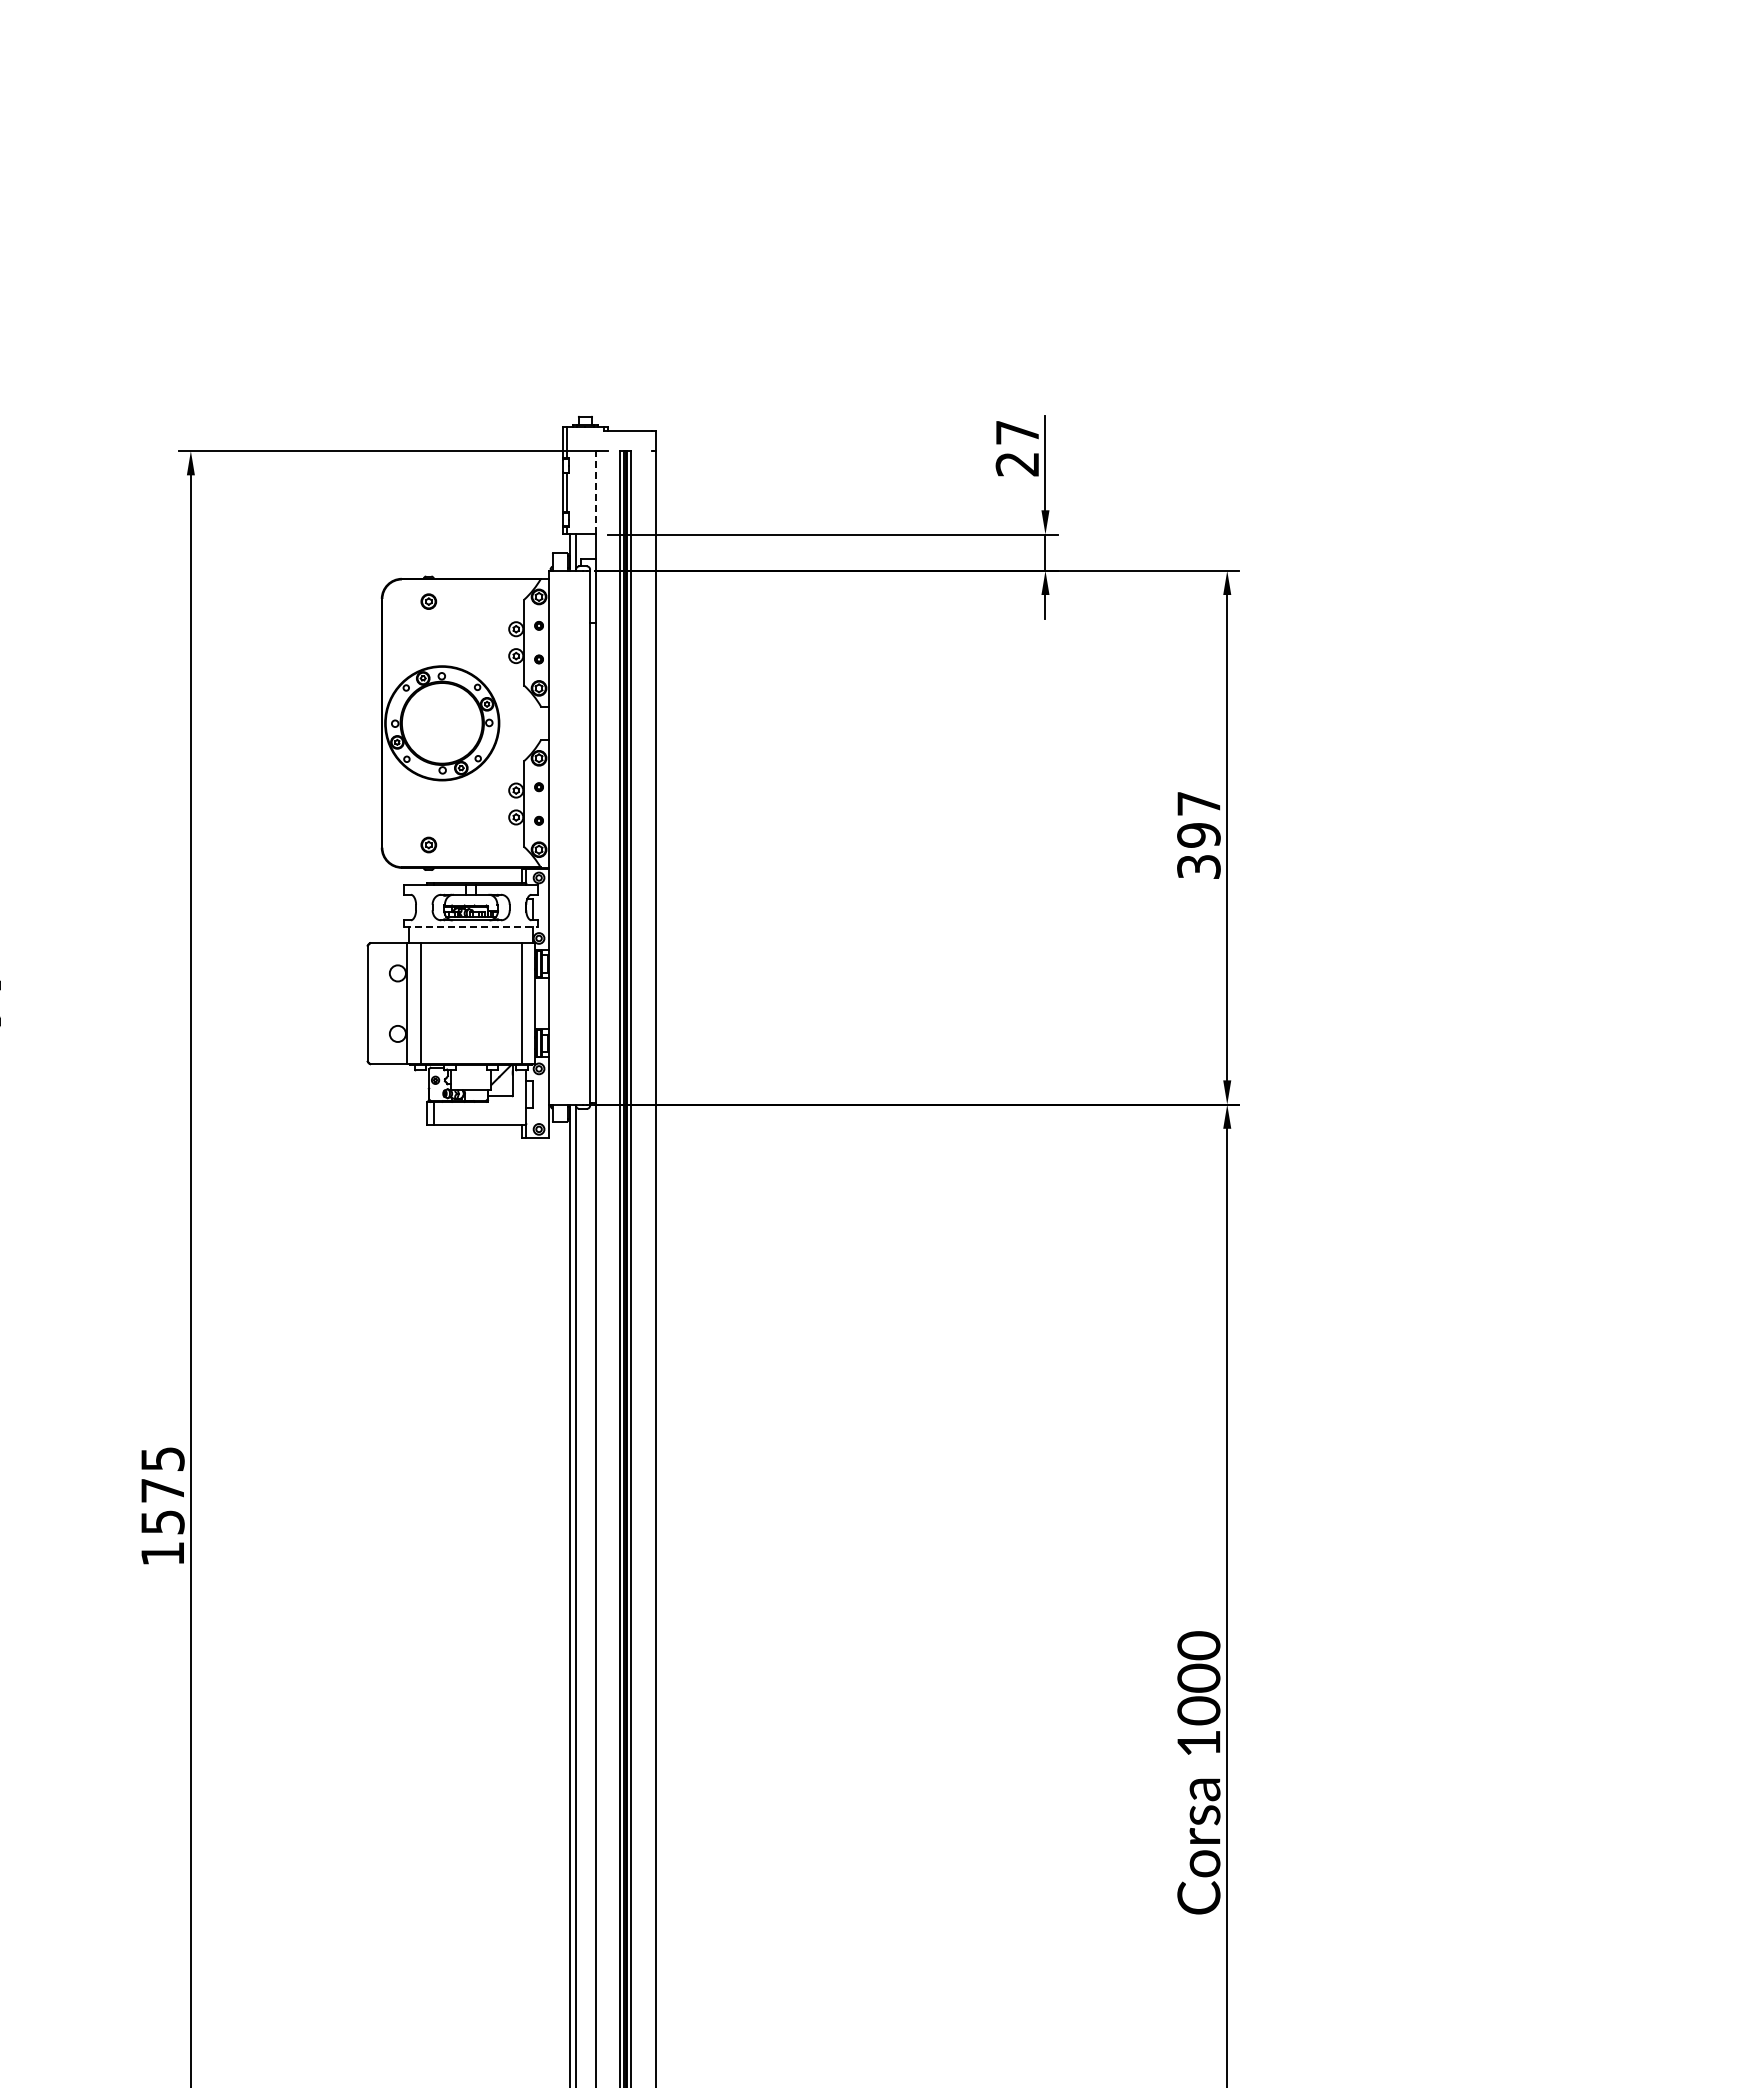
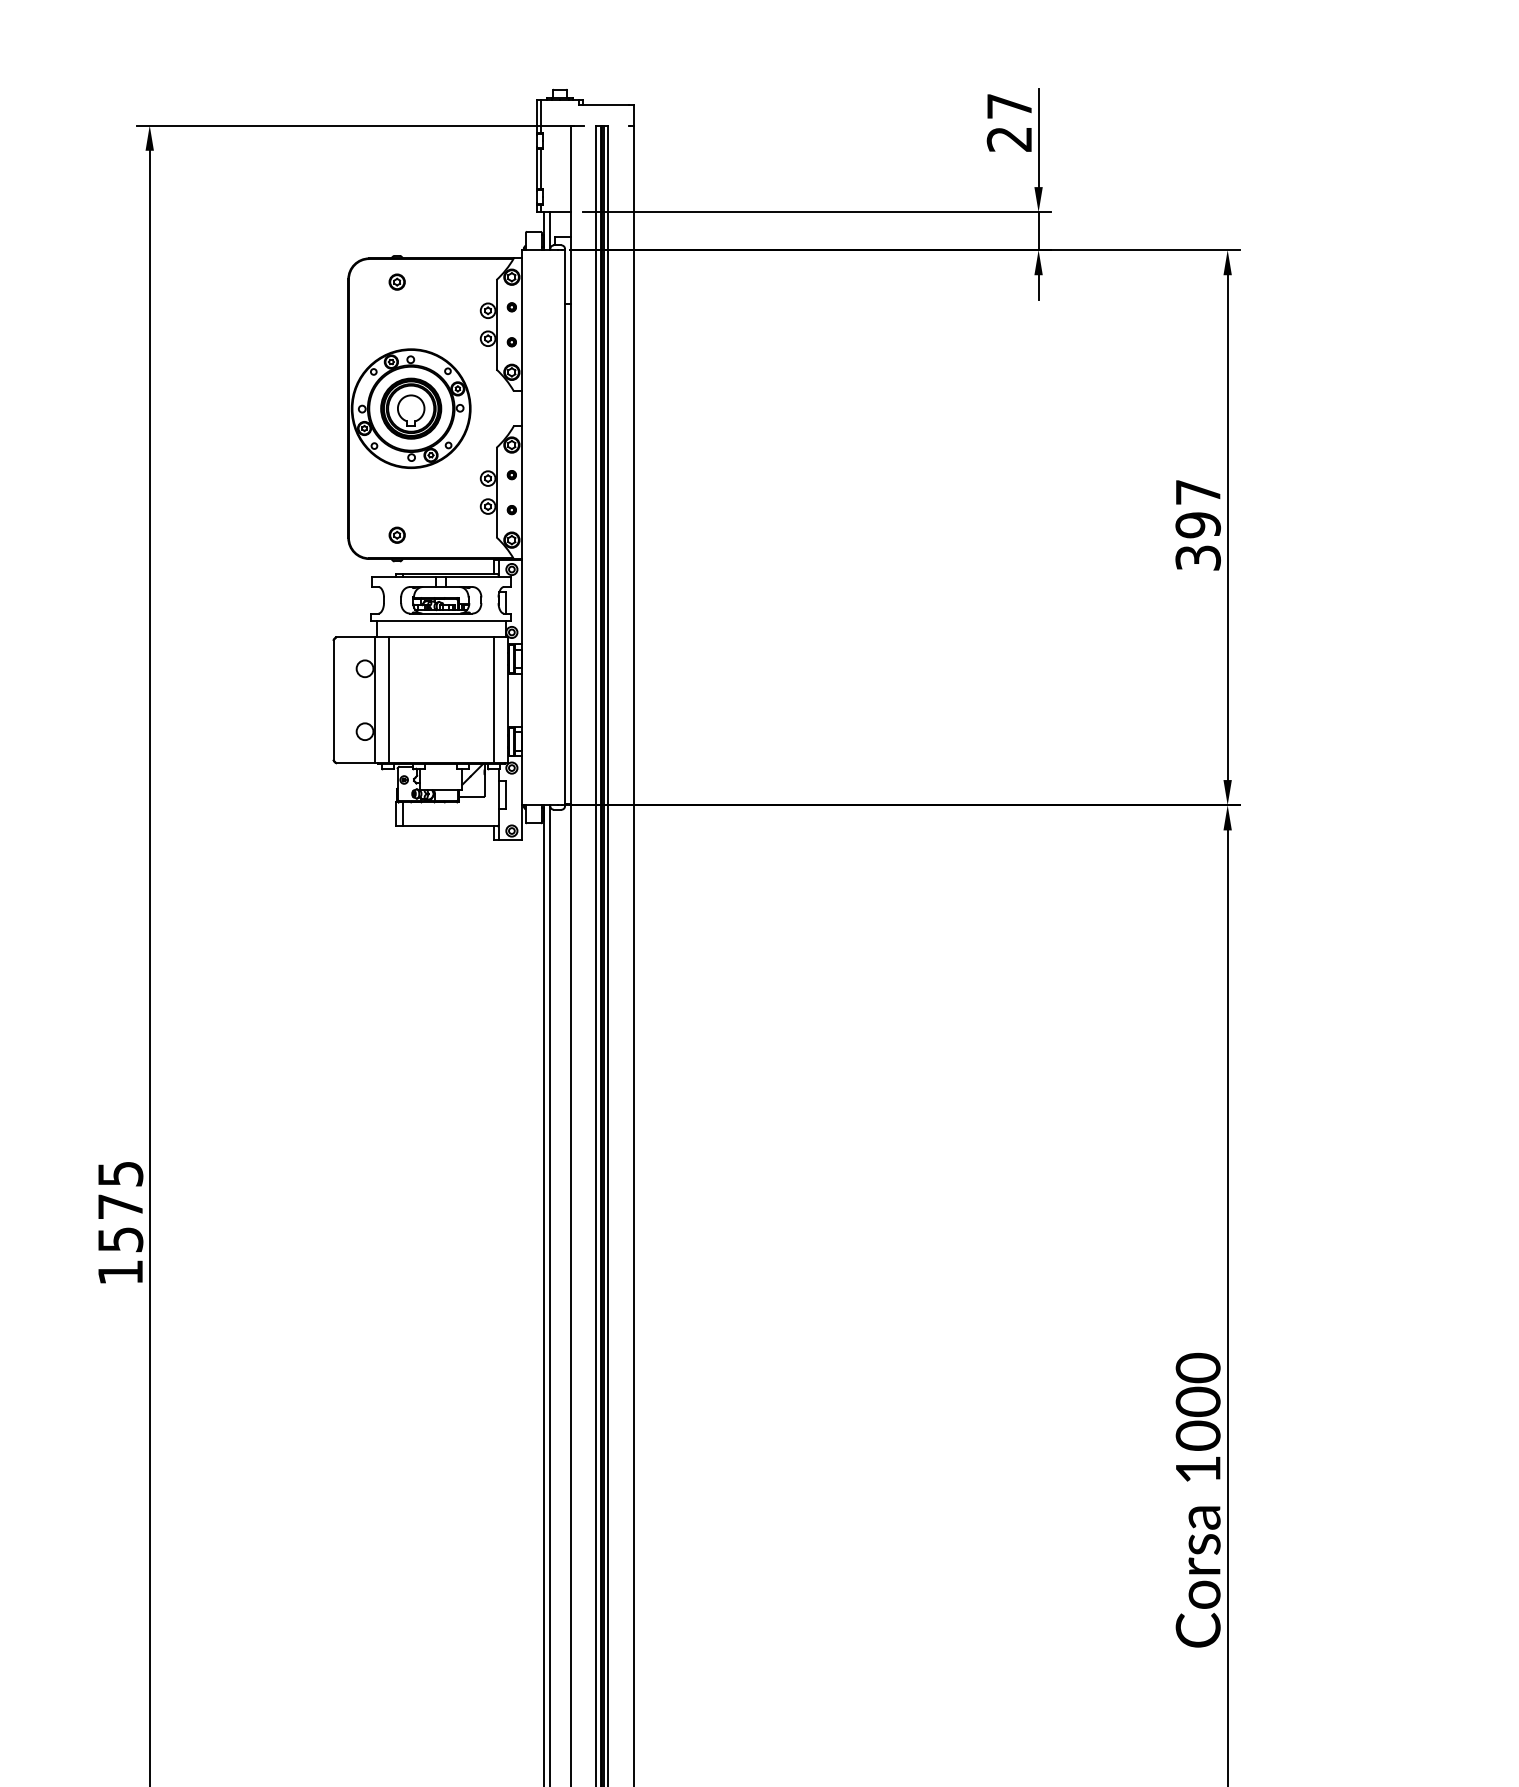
line: (595, 492) -> (570, 168), dashed -> solid
part: (442, 723) -> (411, 408), added
line: (471, 927) -> (441, 621), dashed -> solid

